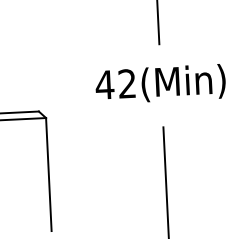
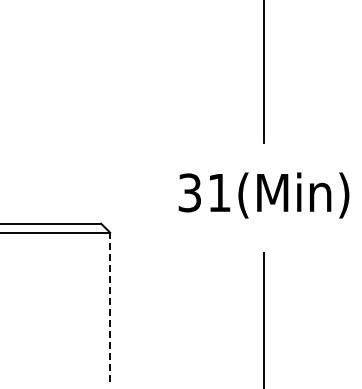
text: (115, 84) -> (203, 192), 42(Min) -> 31(Min)
line: (49, 174) -> (110, 307), solid -> dashed

